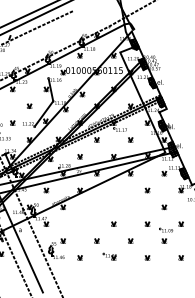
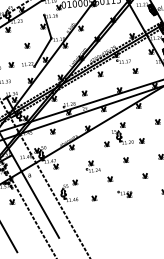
part: (113, 198) -> (123, 133), added
part: (81, 226) -> (92, 165), added

